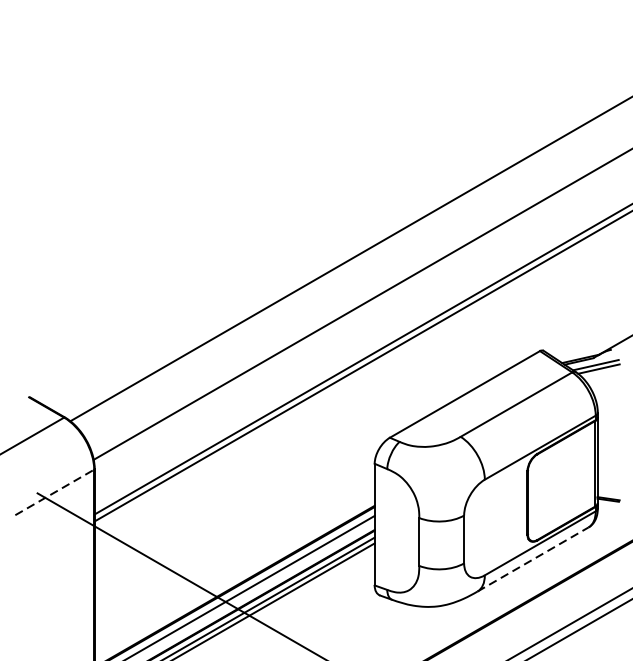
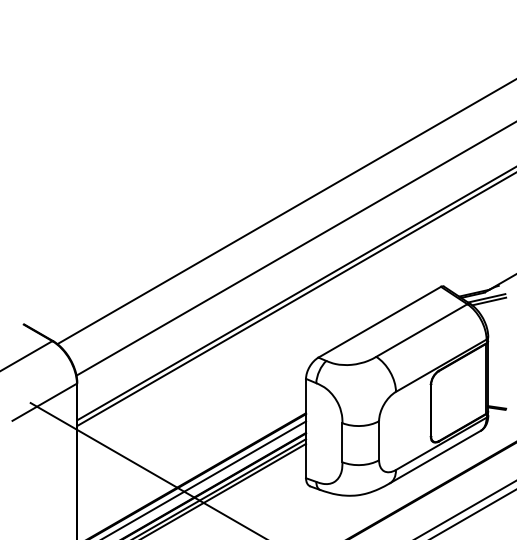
line: (55, 492) -> (45, 402), dashed -> solid
line: (533, 558) -> (435, 456), dashed -> solid

